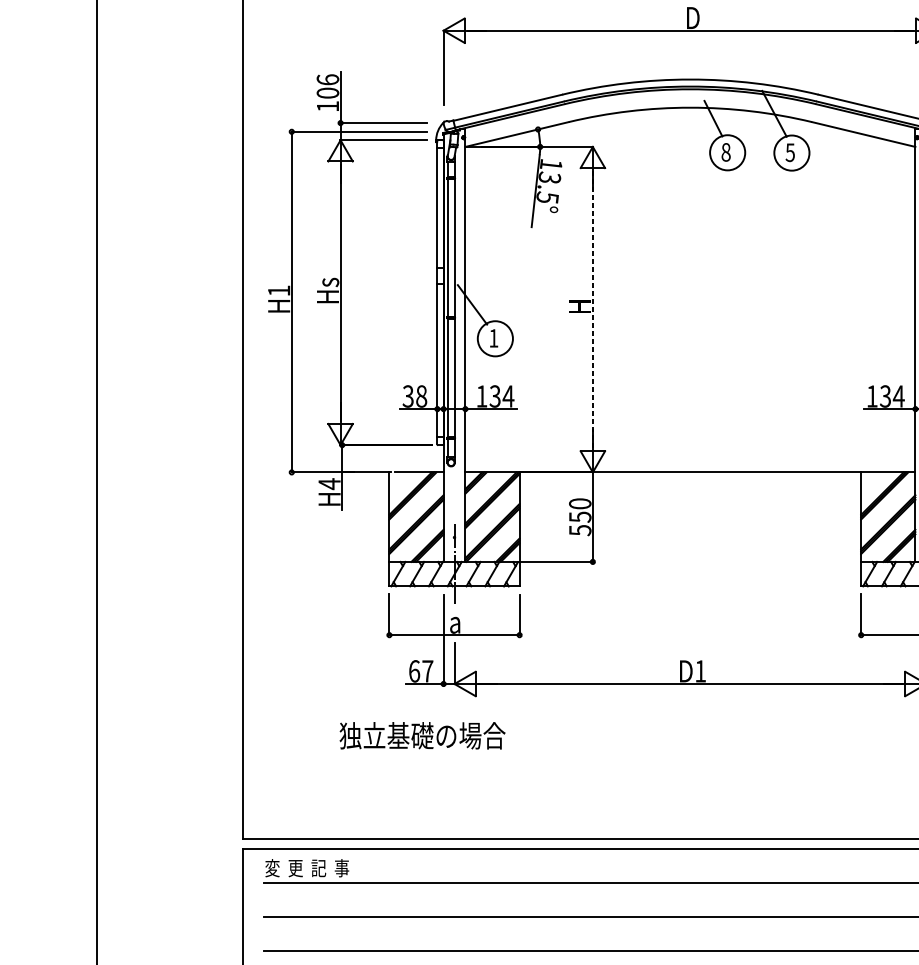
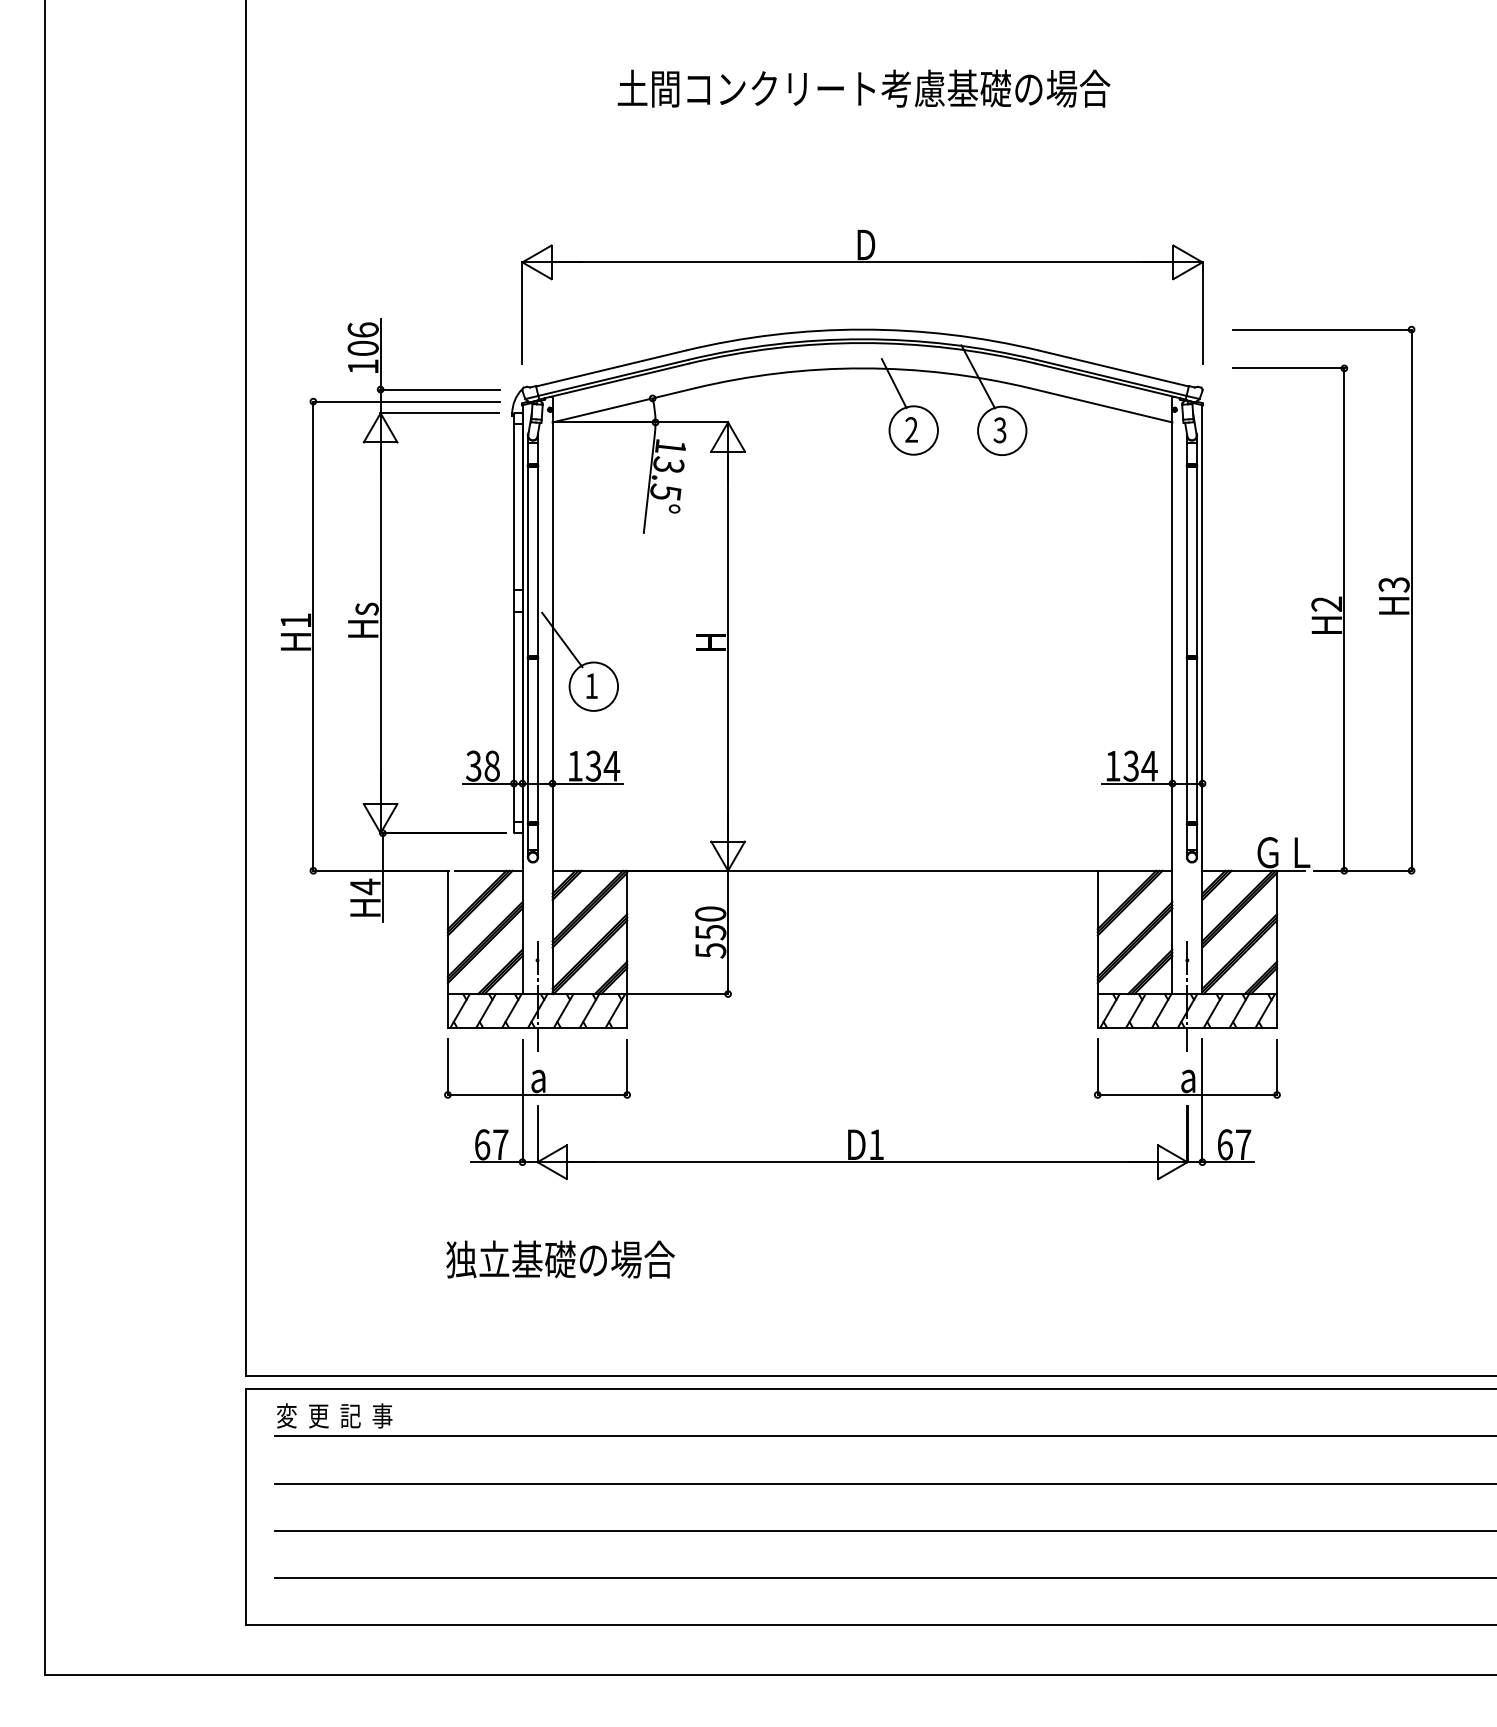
text: (726, 152) -> (911, 429), 8 -> 2
text: (789, 152) -> (999, 429), 5 -> 3
line: (593, 309) -> (728, 646), dashed -> solid
text: (422, 735) -> (560, 1259), moved

